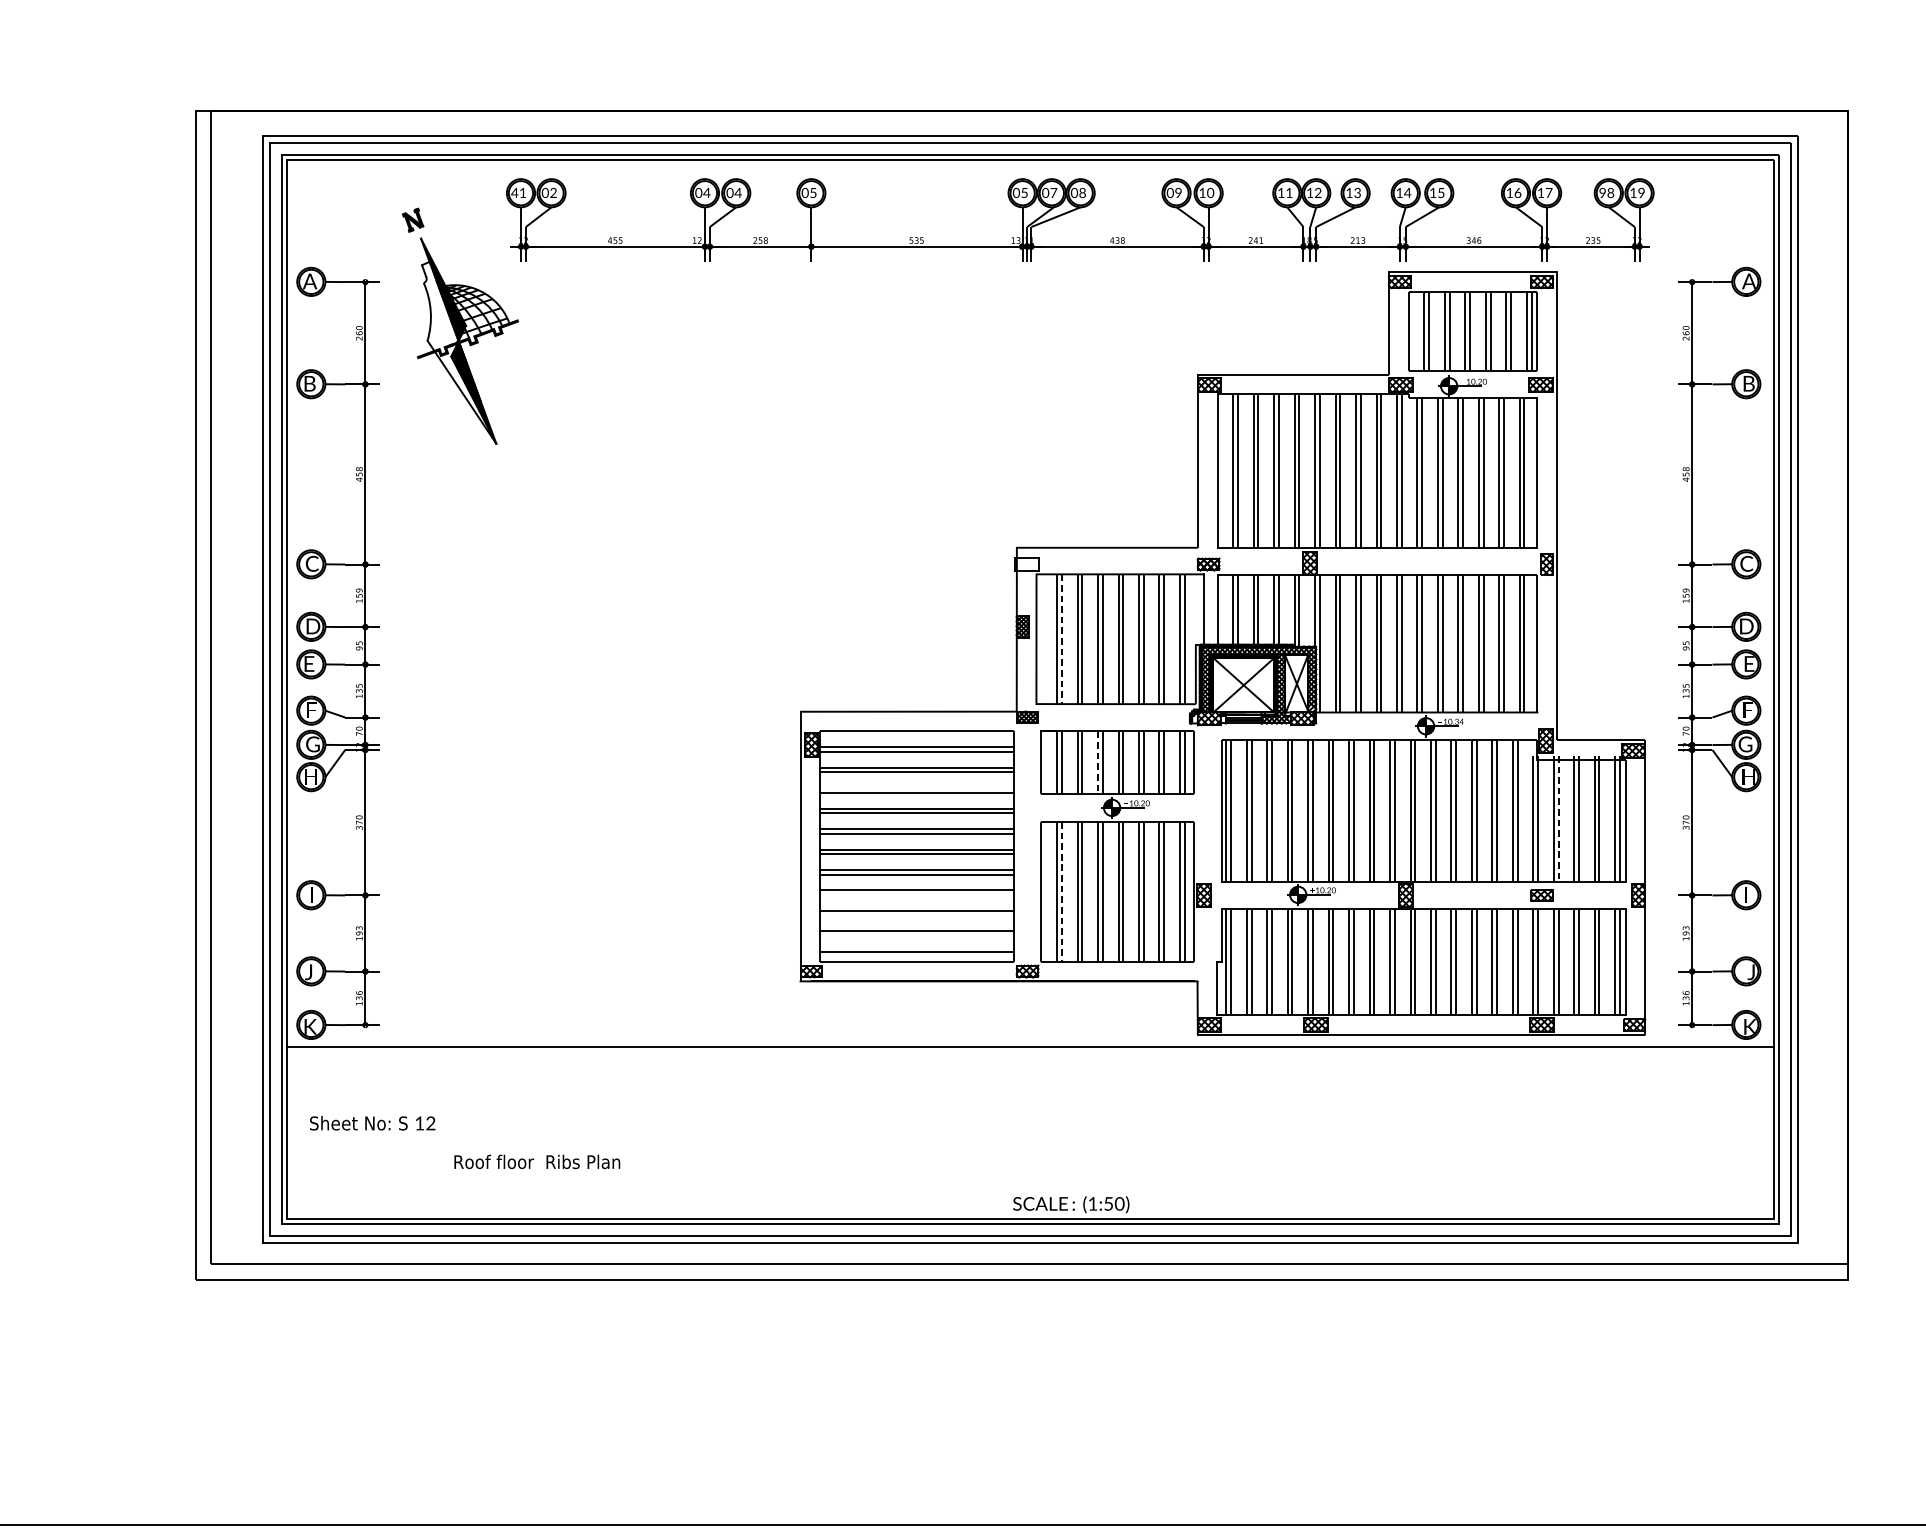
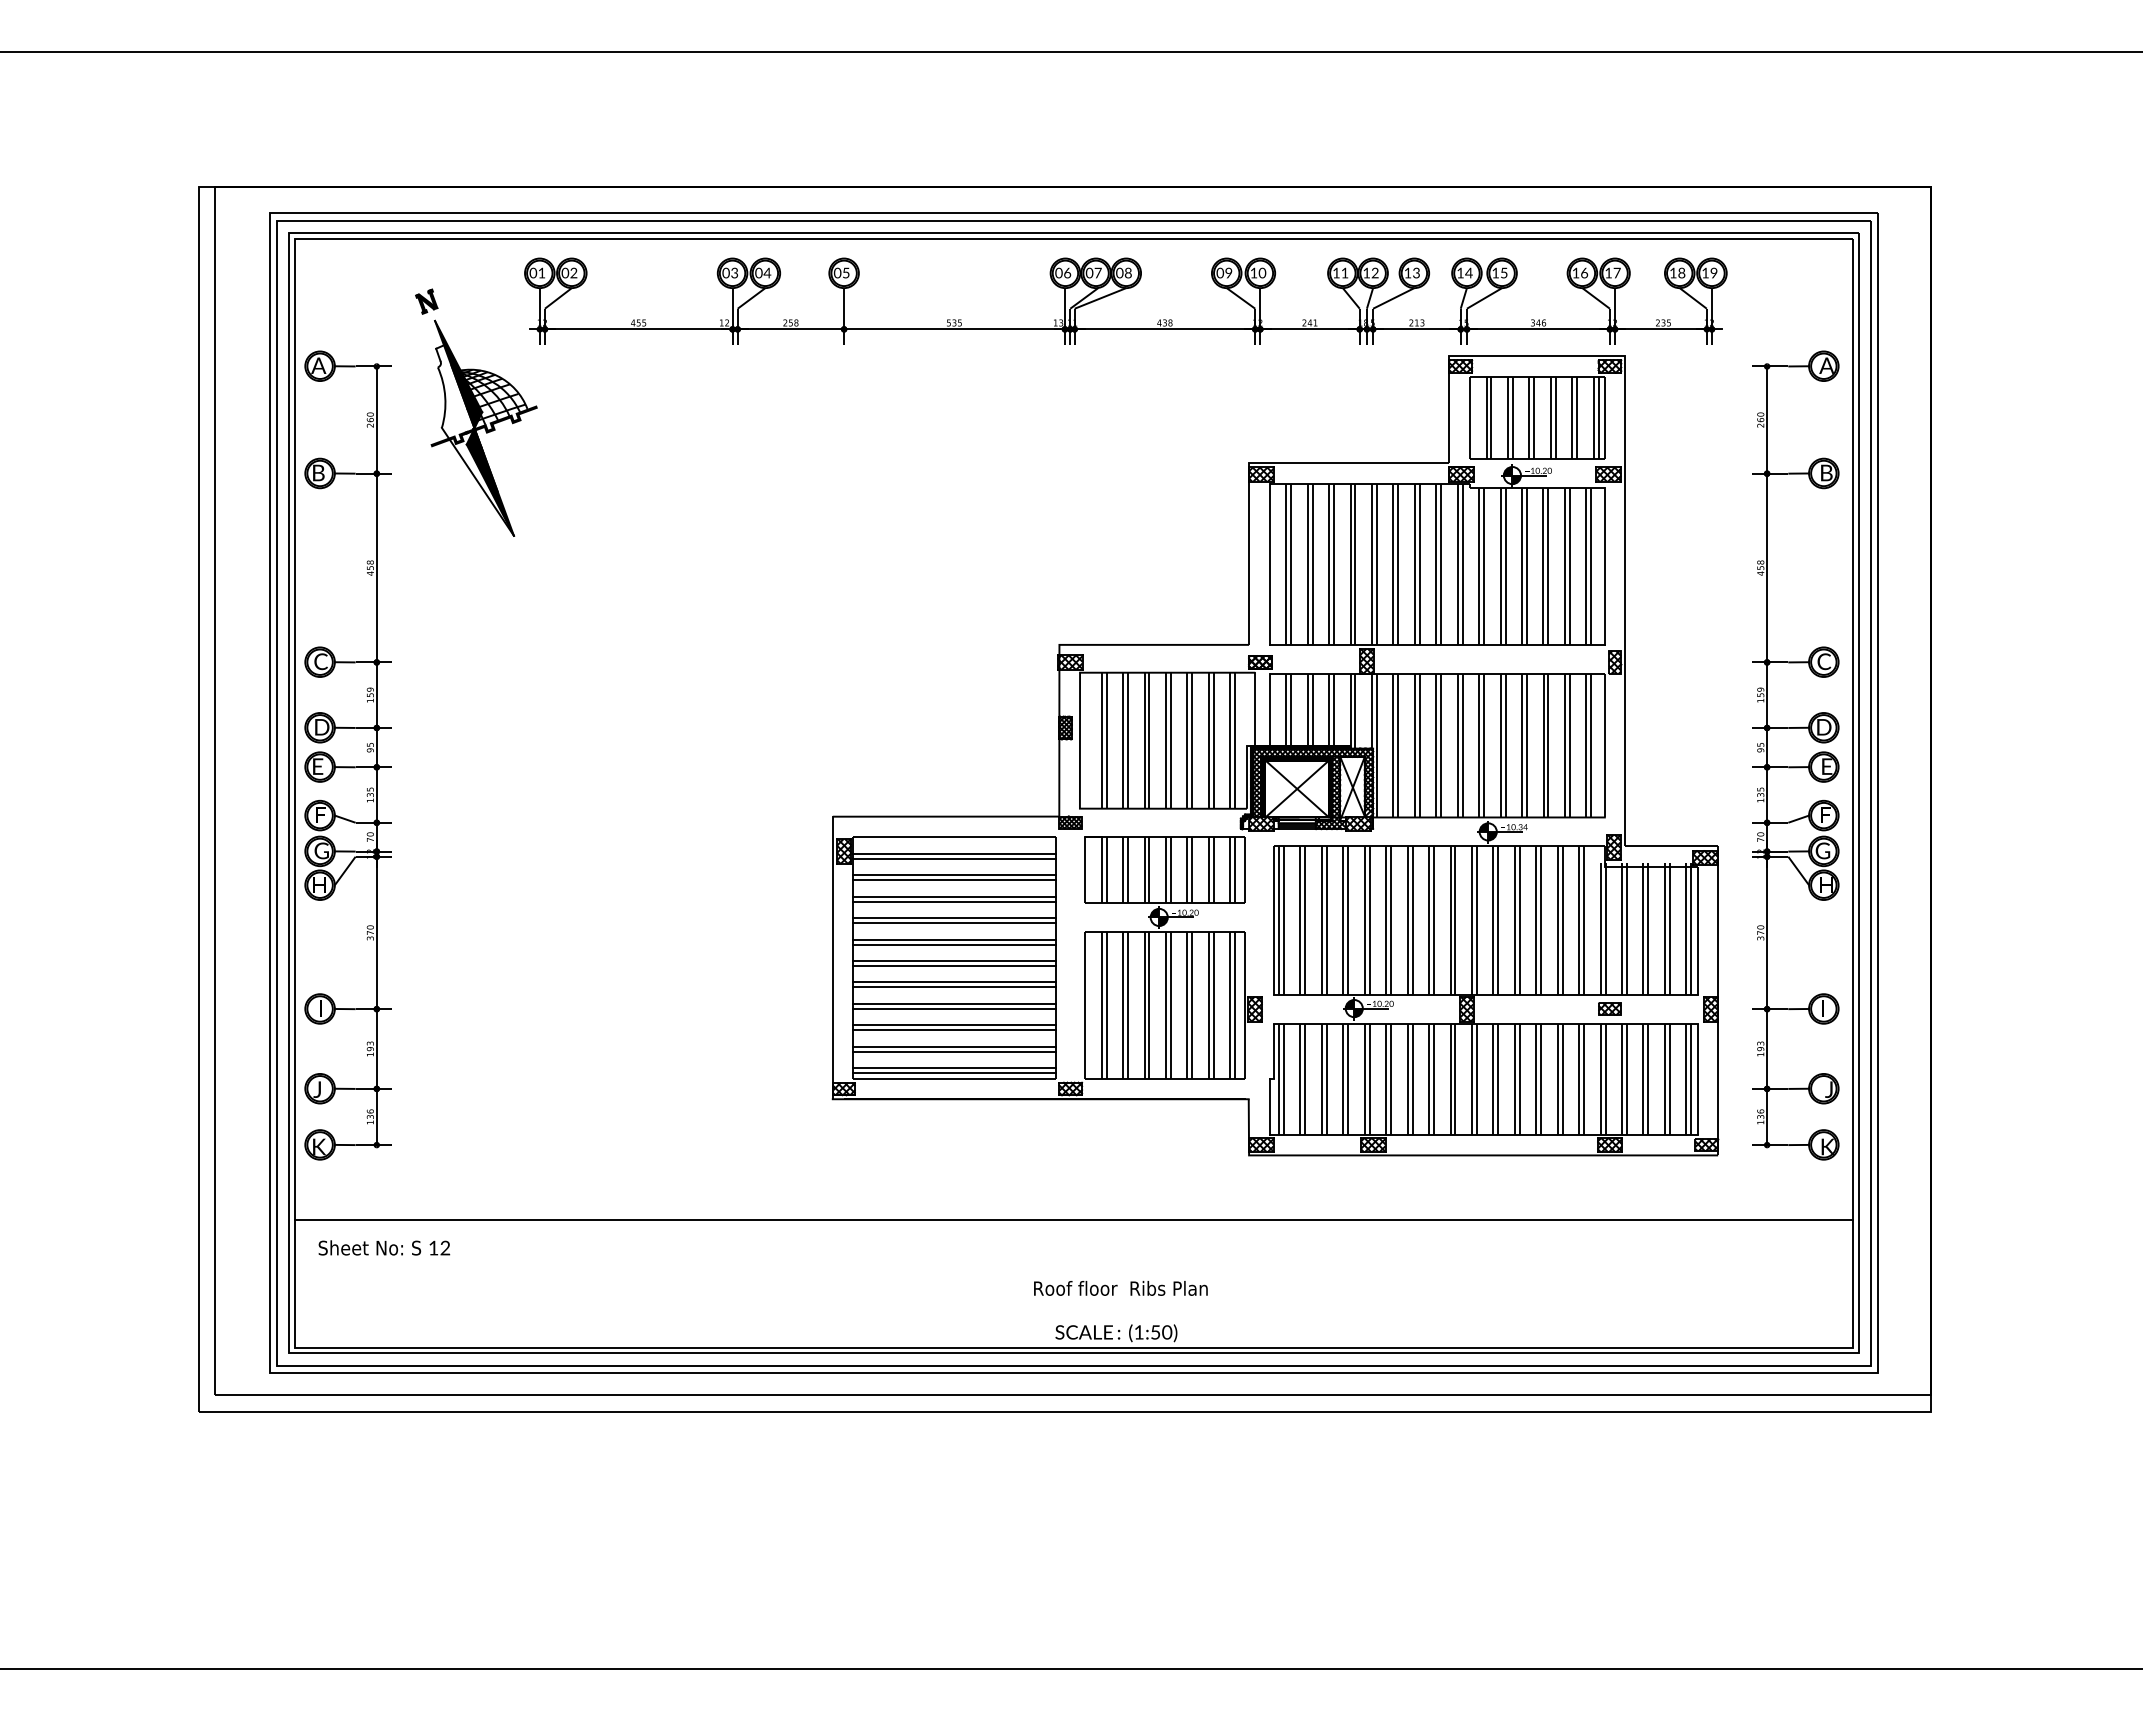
text: (514, 192) -> (533, 272), 41 -> 01
text: (706, 192) -> (734, 272), 04 -> 03
text: (1024, 192) -> (1067, 272), 05 -> 06
text: (1601, 192) -> (1672, 272), 98 -> 18
hatch: (1026, 564) -> (1069, 662), added
line: (1061, 639) -> (1106, 740), dashed -> solid
line: (1098, 763) -> (1144, 870), dashed -> solid
line: (916, 787) -> (954, 896), added
line: (1558, 818) -> (1626, 928), dashed -> solid
line: (1061, 891) -> (1106, 1005), dashed -> solid
line: (916, 894) -> (954, 1008), added
line: (916, 915) -> (954, 1030), added
line: (916, 935) -> (954, 1051), added
line: (916, 956) -> (954, 1073), added
line: (1030, 1046) -> (1073, 1219), moved
text: (536, 1161) -> (1120, 1288), moved

